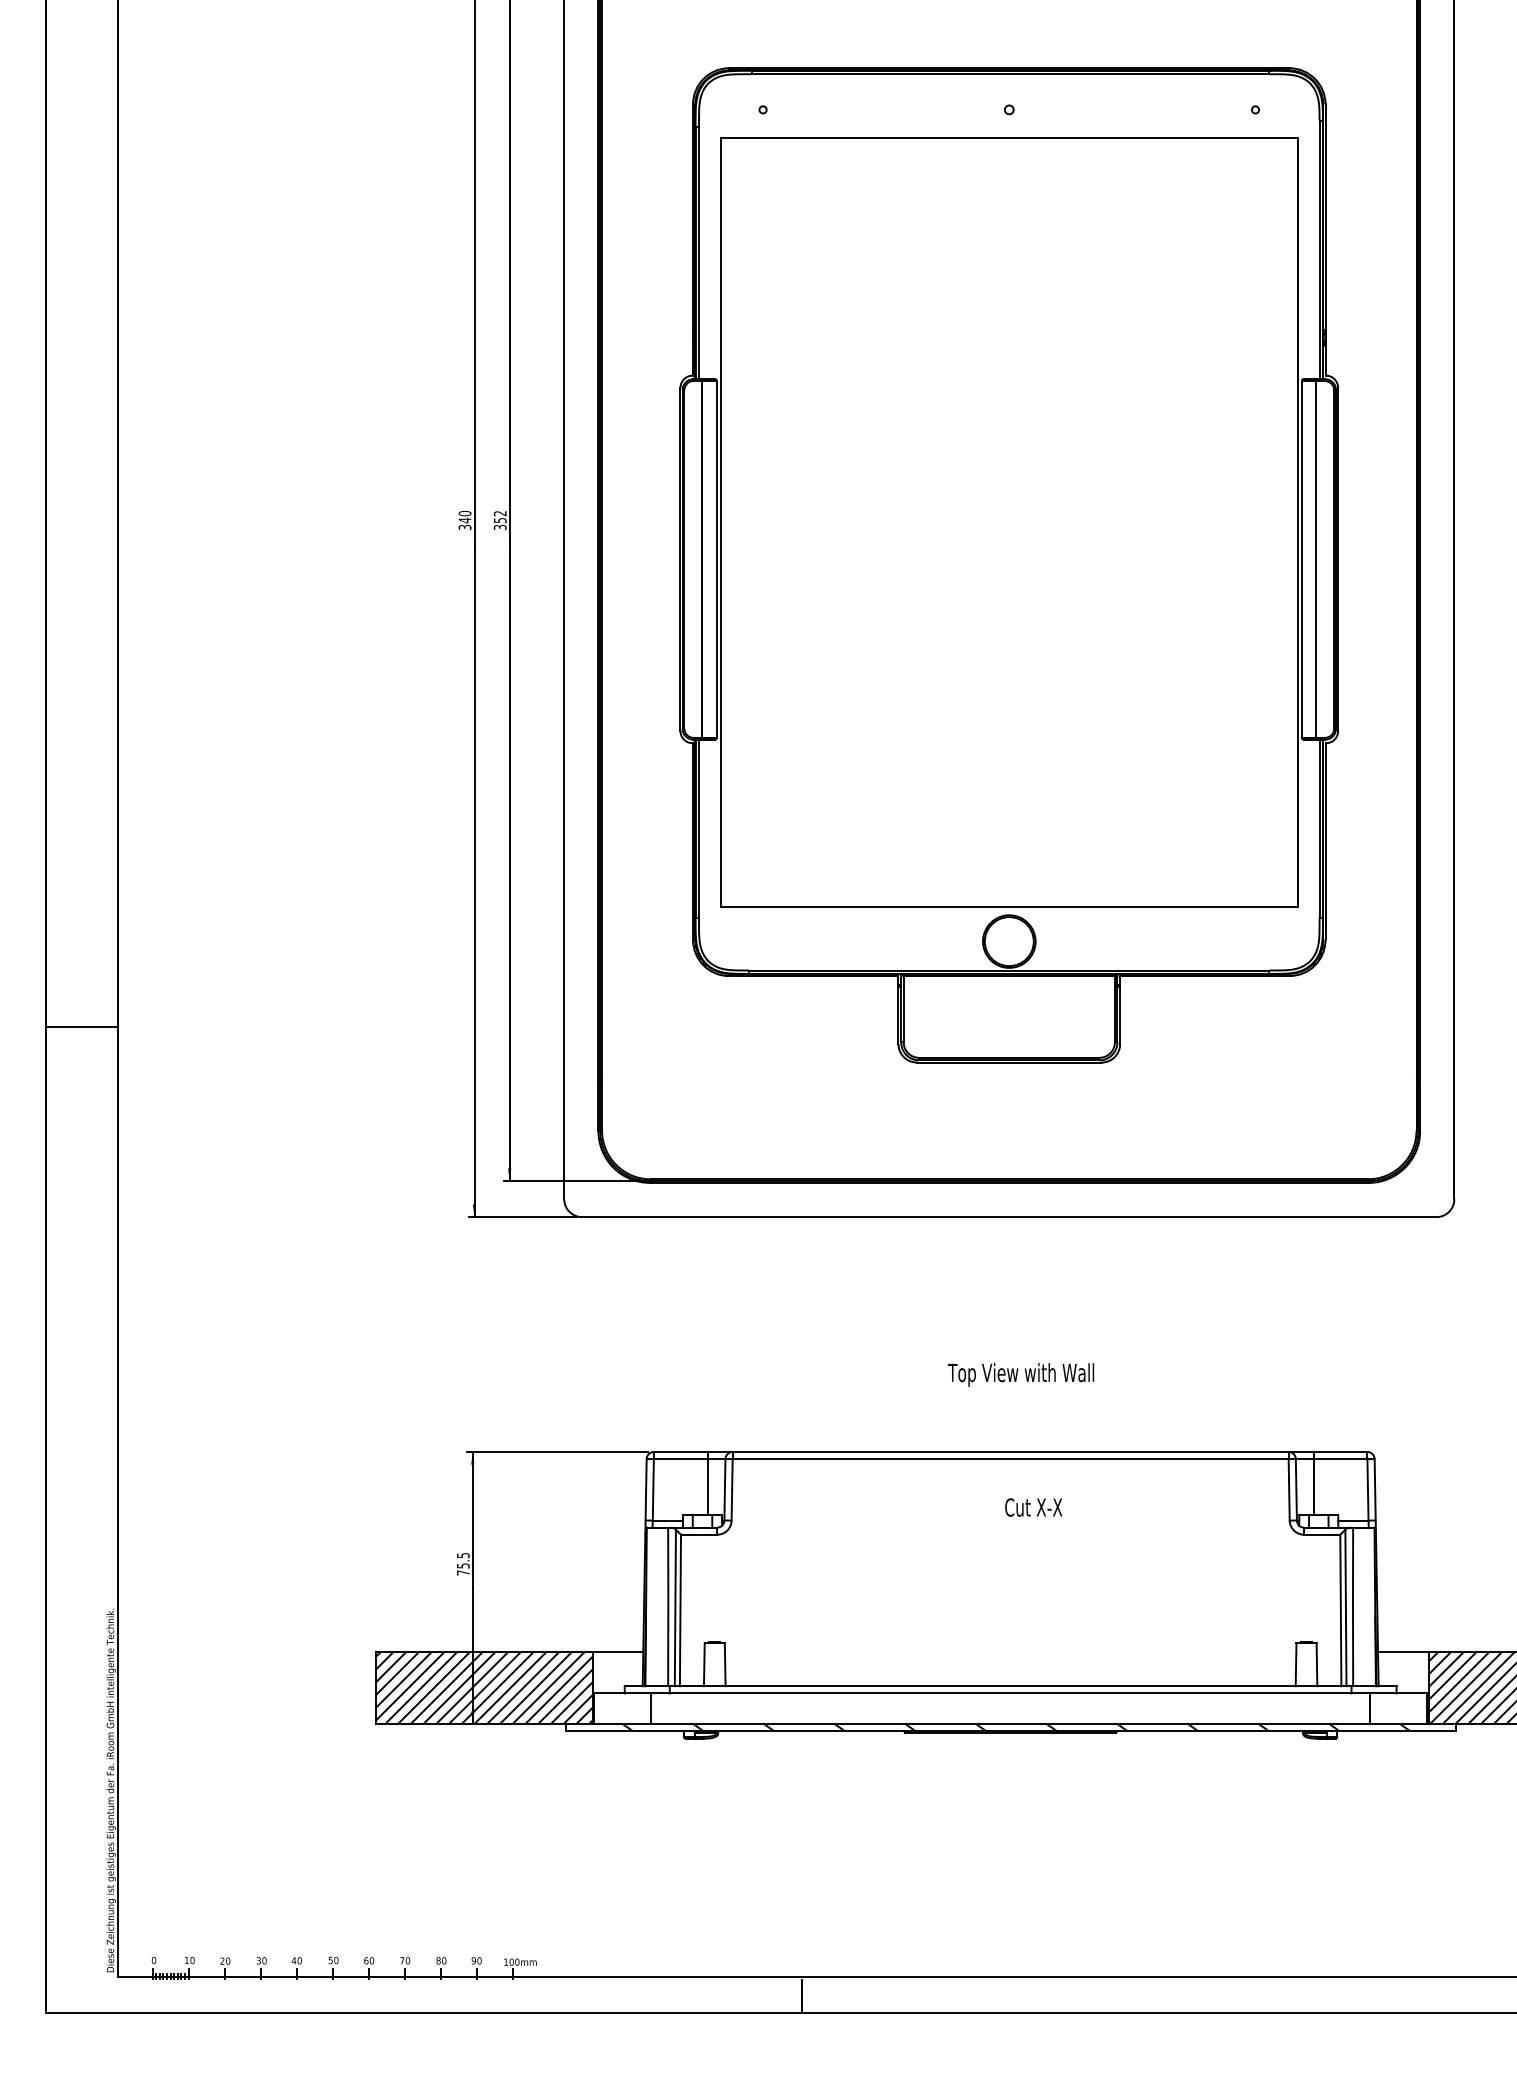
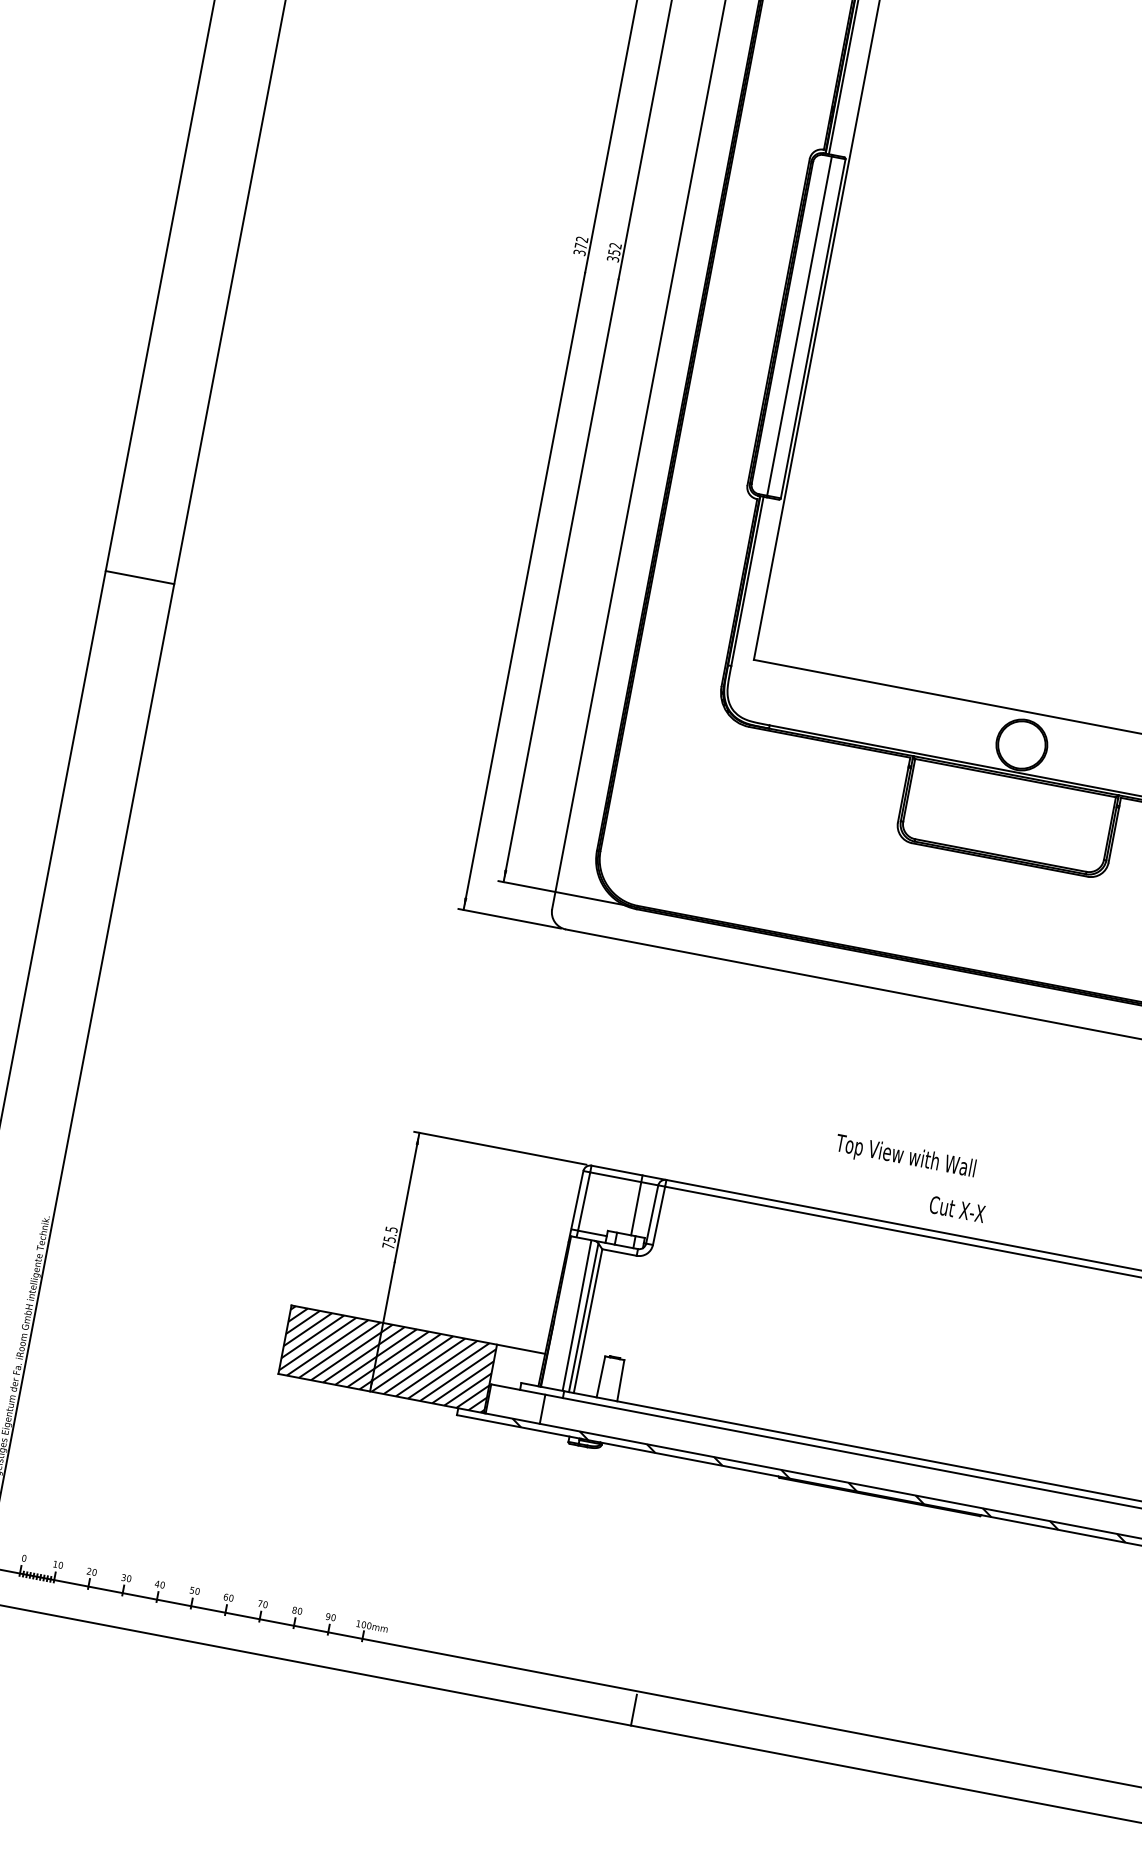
text: (464, 516) -> (581, 242), 340 -> 372
line: (81, 1027) -> (139, 577), moved
text: (1021, 1374) -> (906, 1157), moved
text: (1033, 1507) -> (957, 1209), moved

